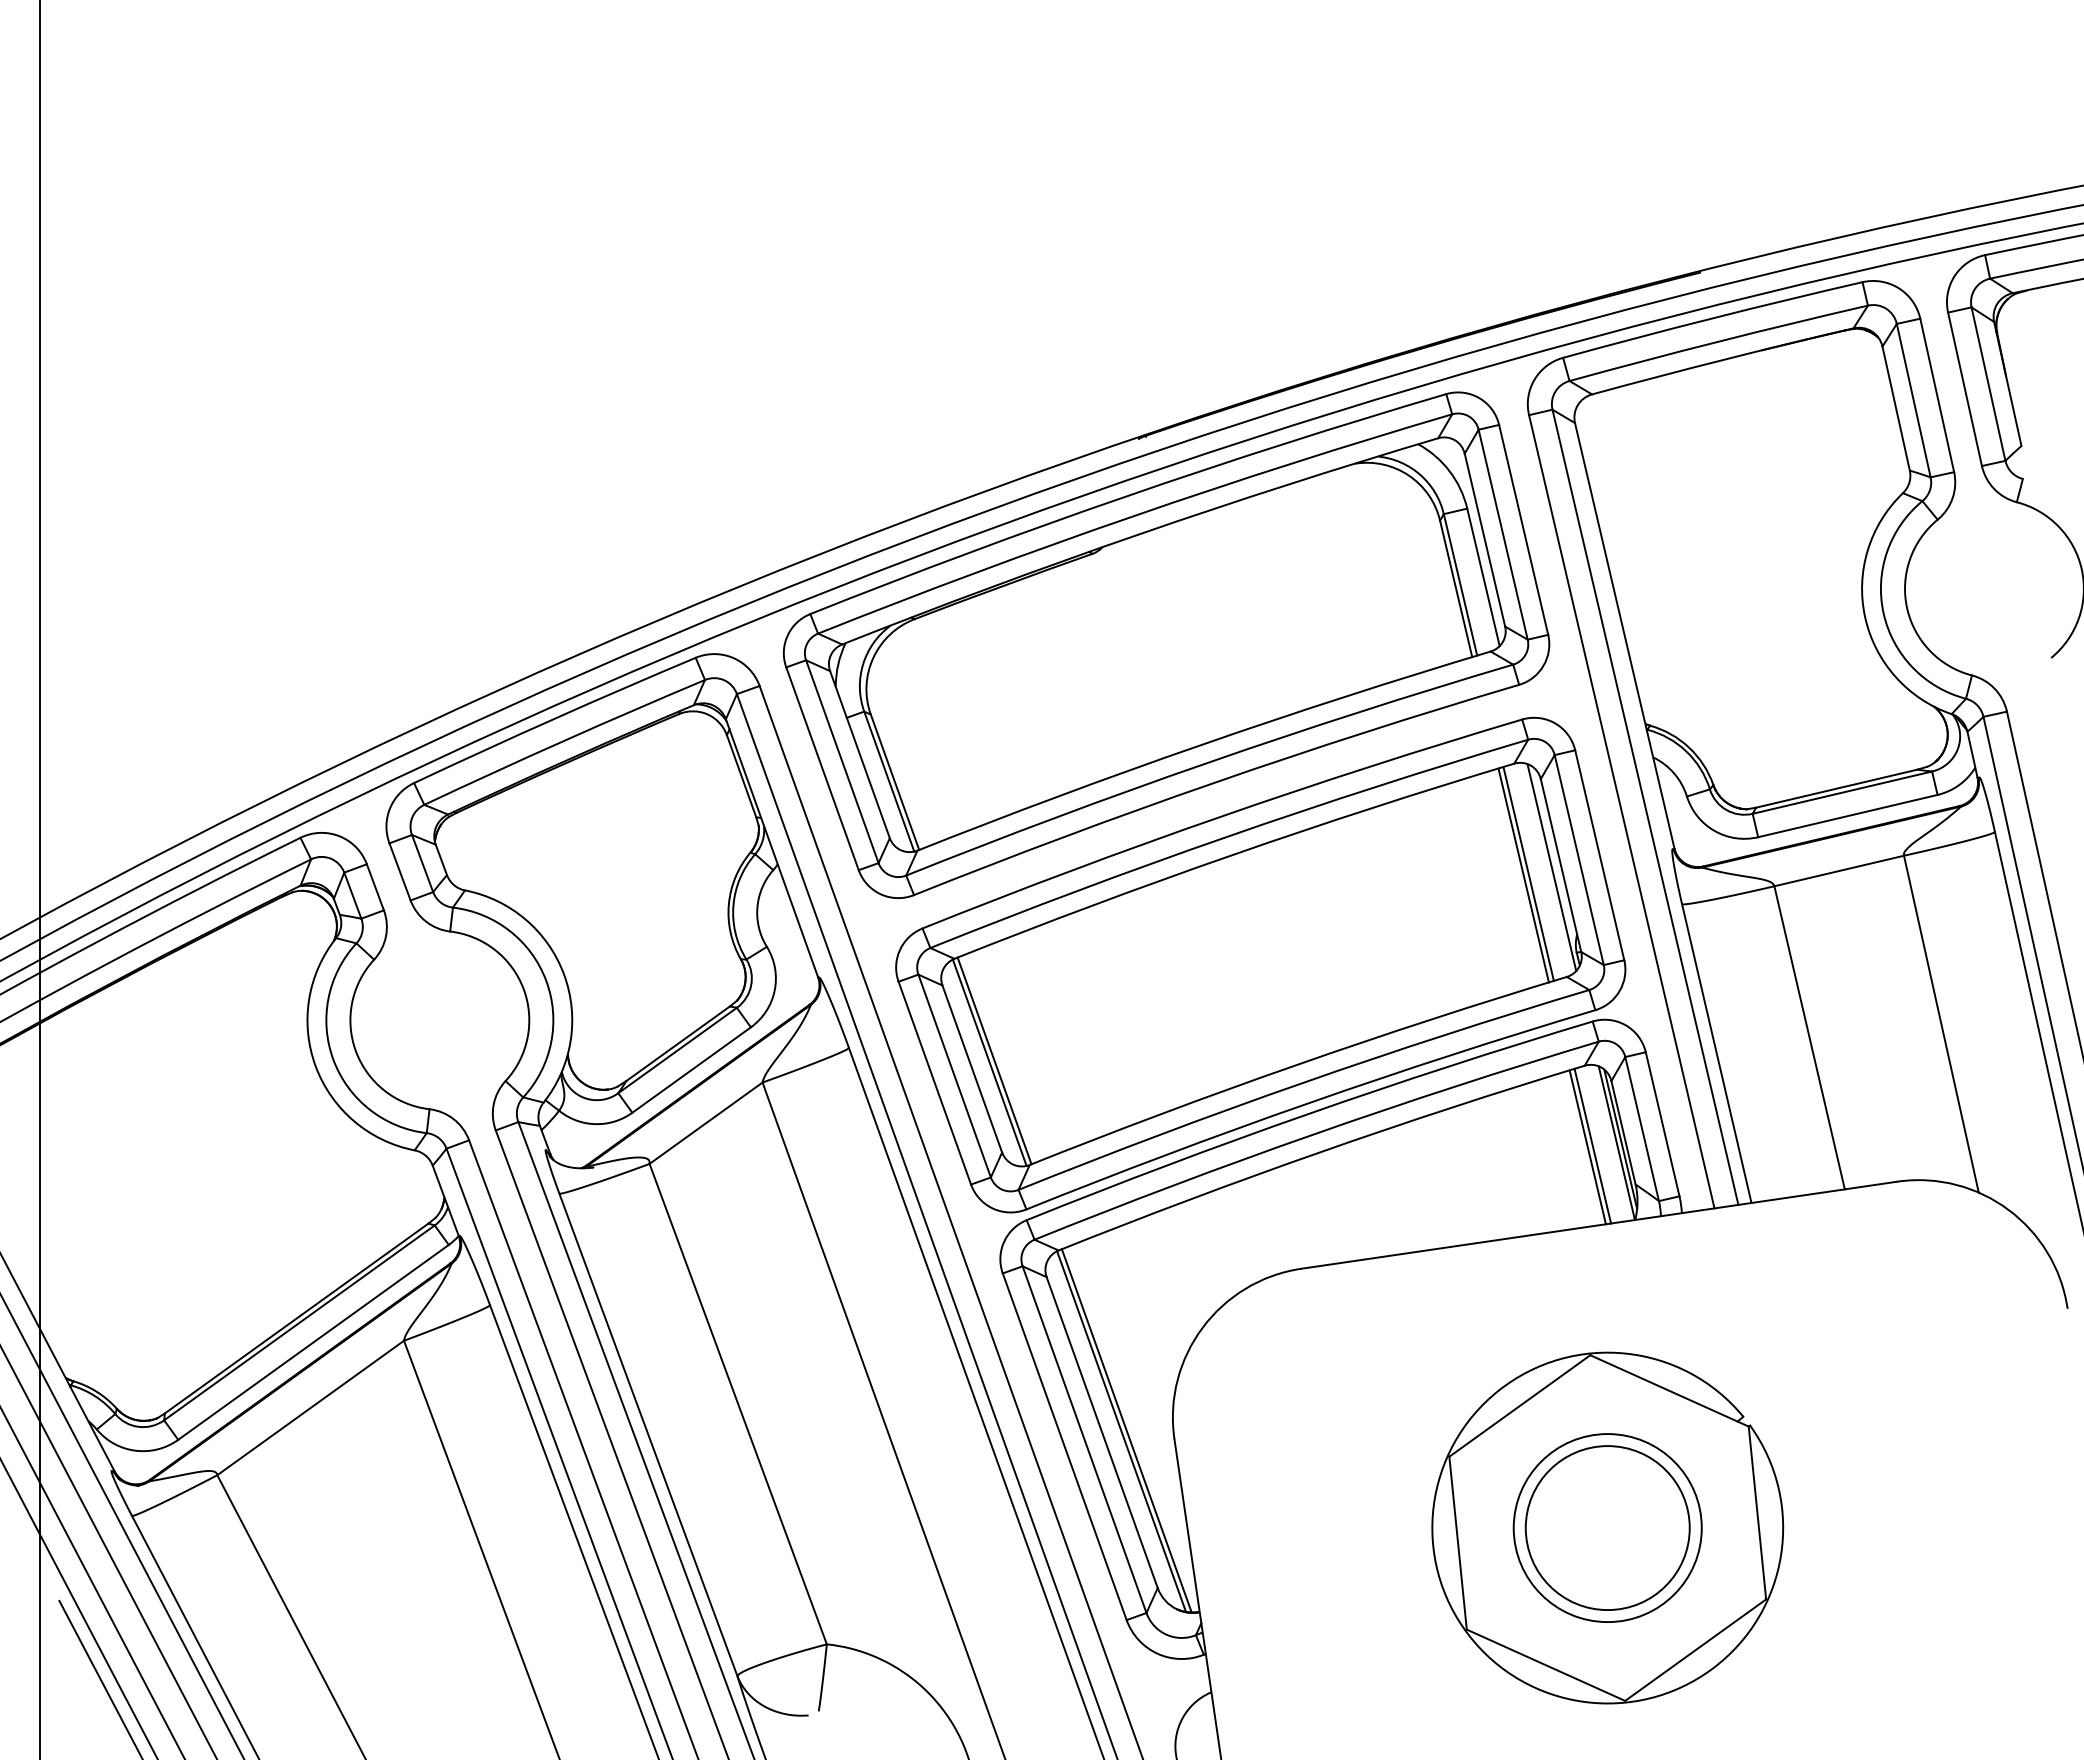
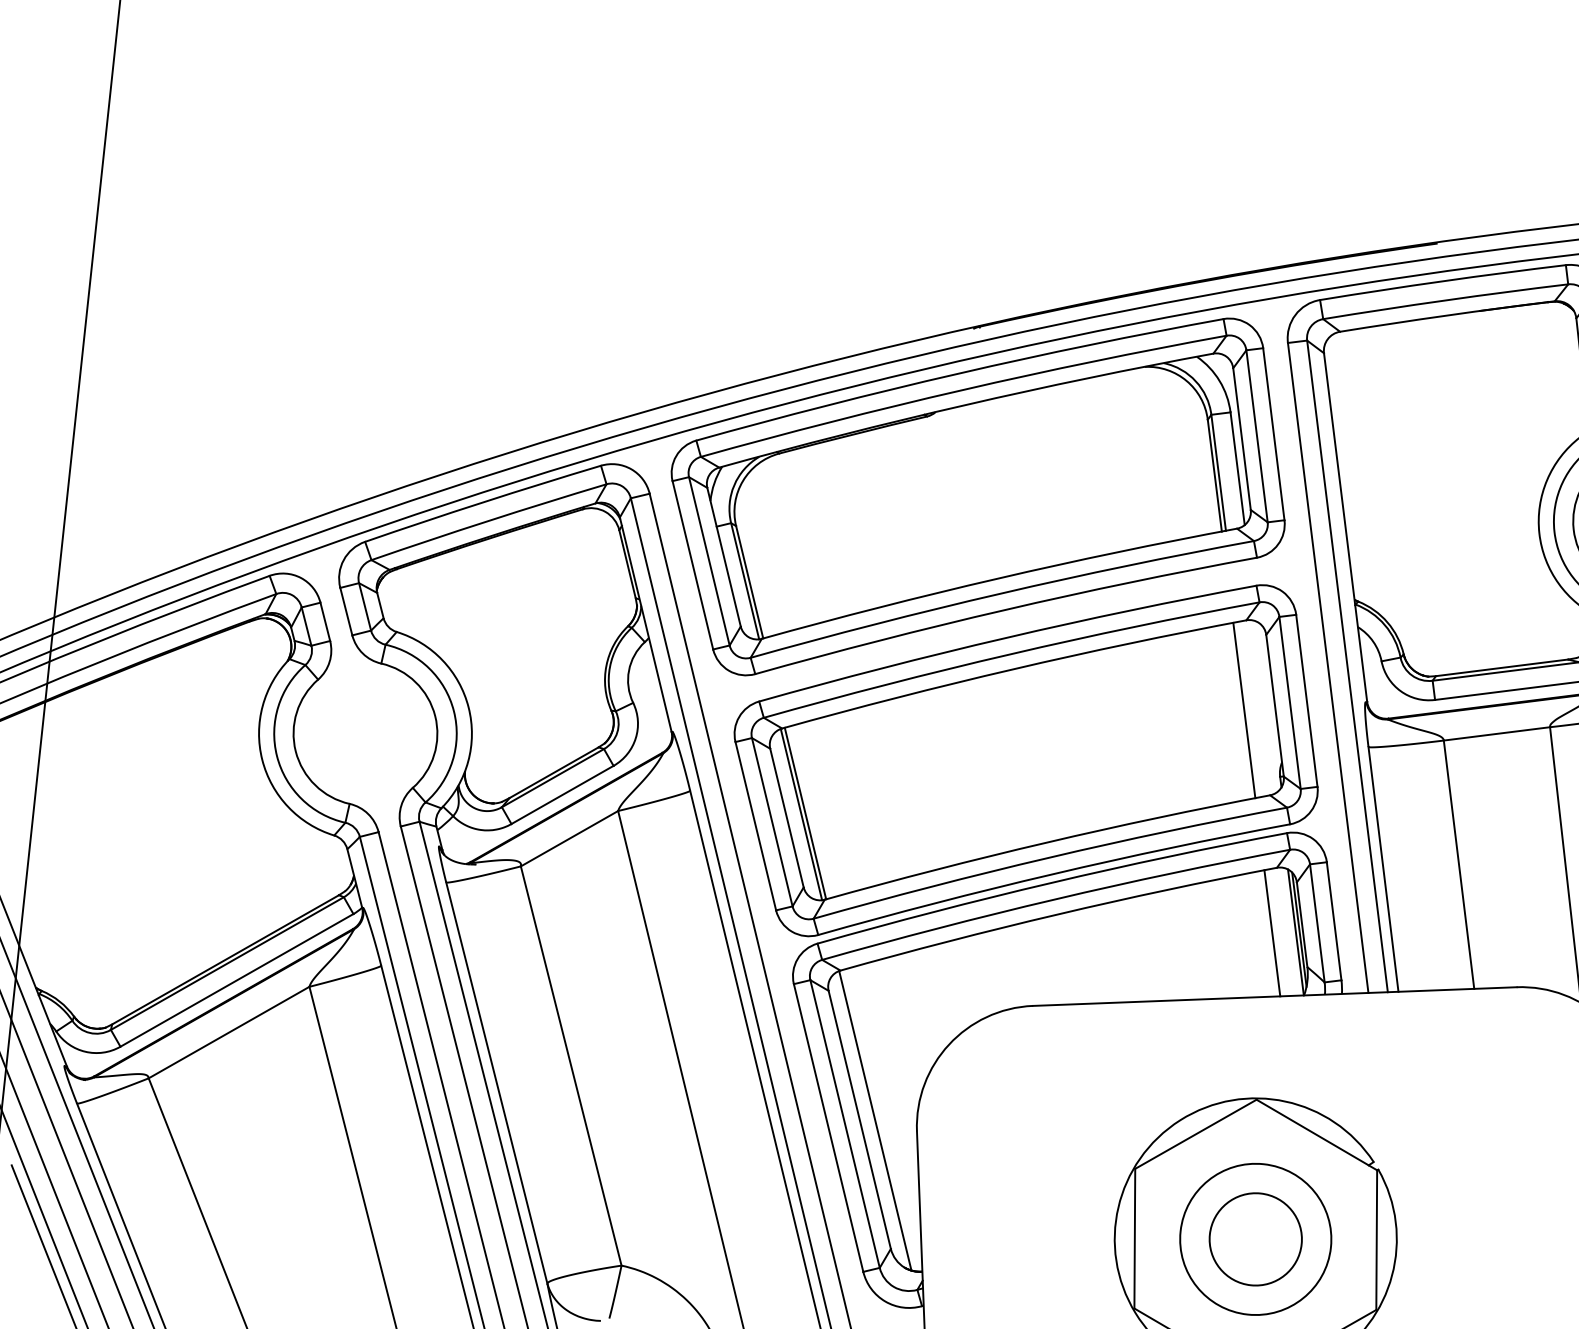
line: (1551, 867) -> (1267, 706), removed
line: (1528, 874) -> (1248, 710), removed
line: (1592, 1145) -> (1276, 932), removed
line: (1126, 1430) -> (879, 1120), removed
circle: (1607, 1528) -> (1255, 1239), size x0.7

